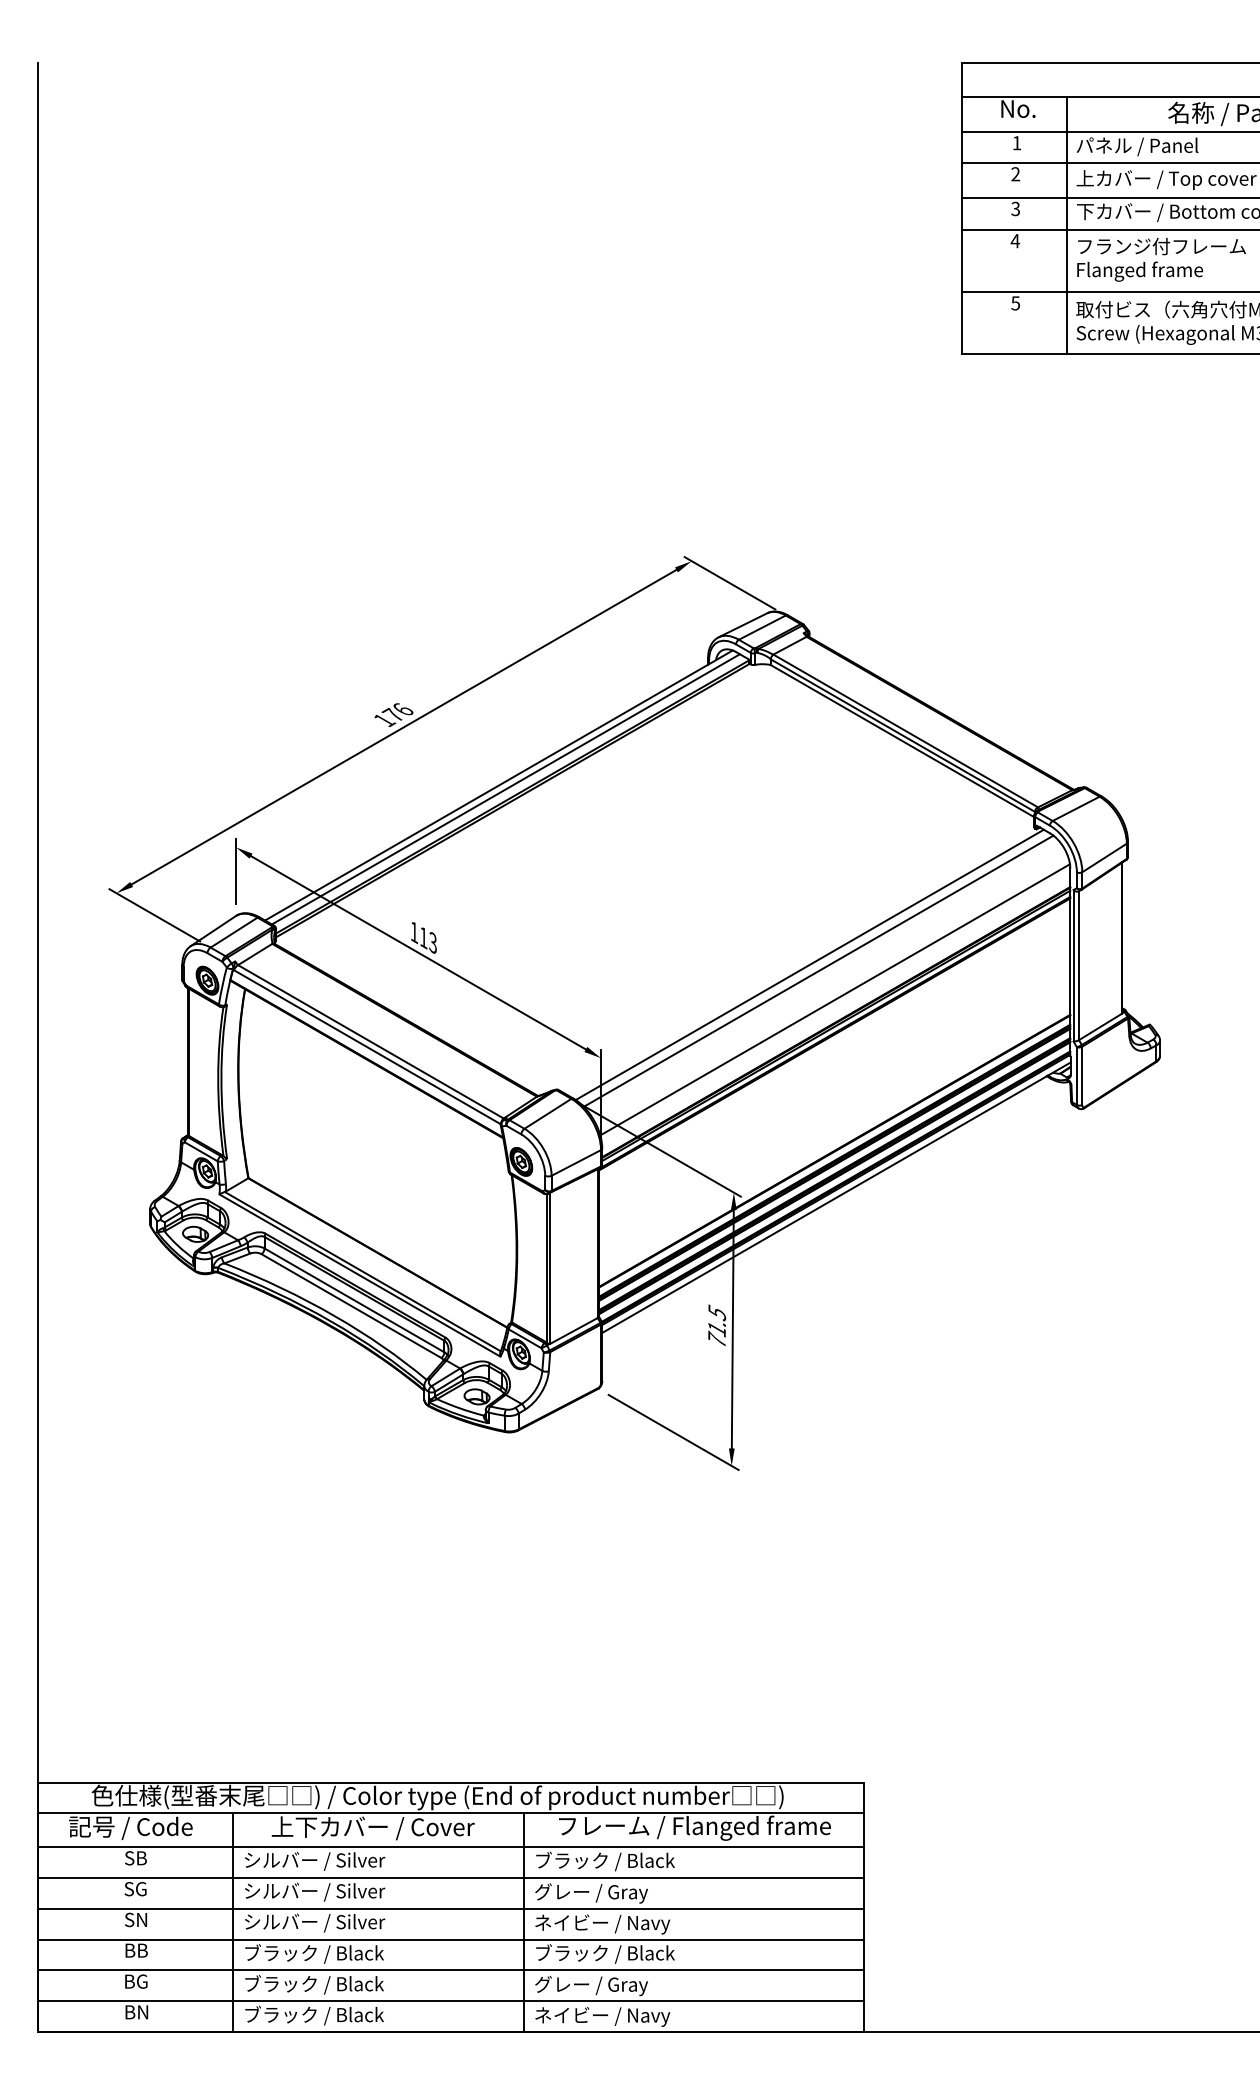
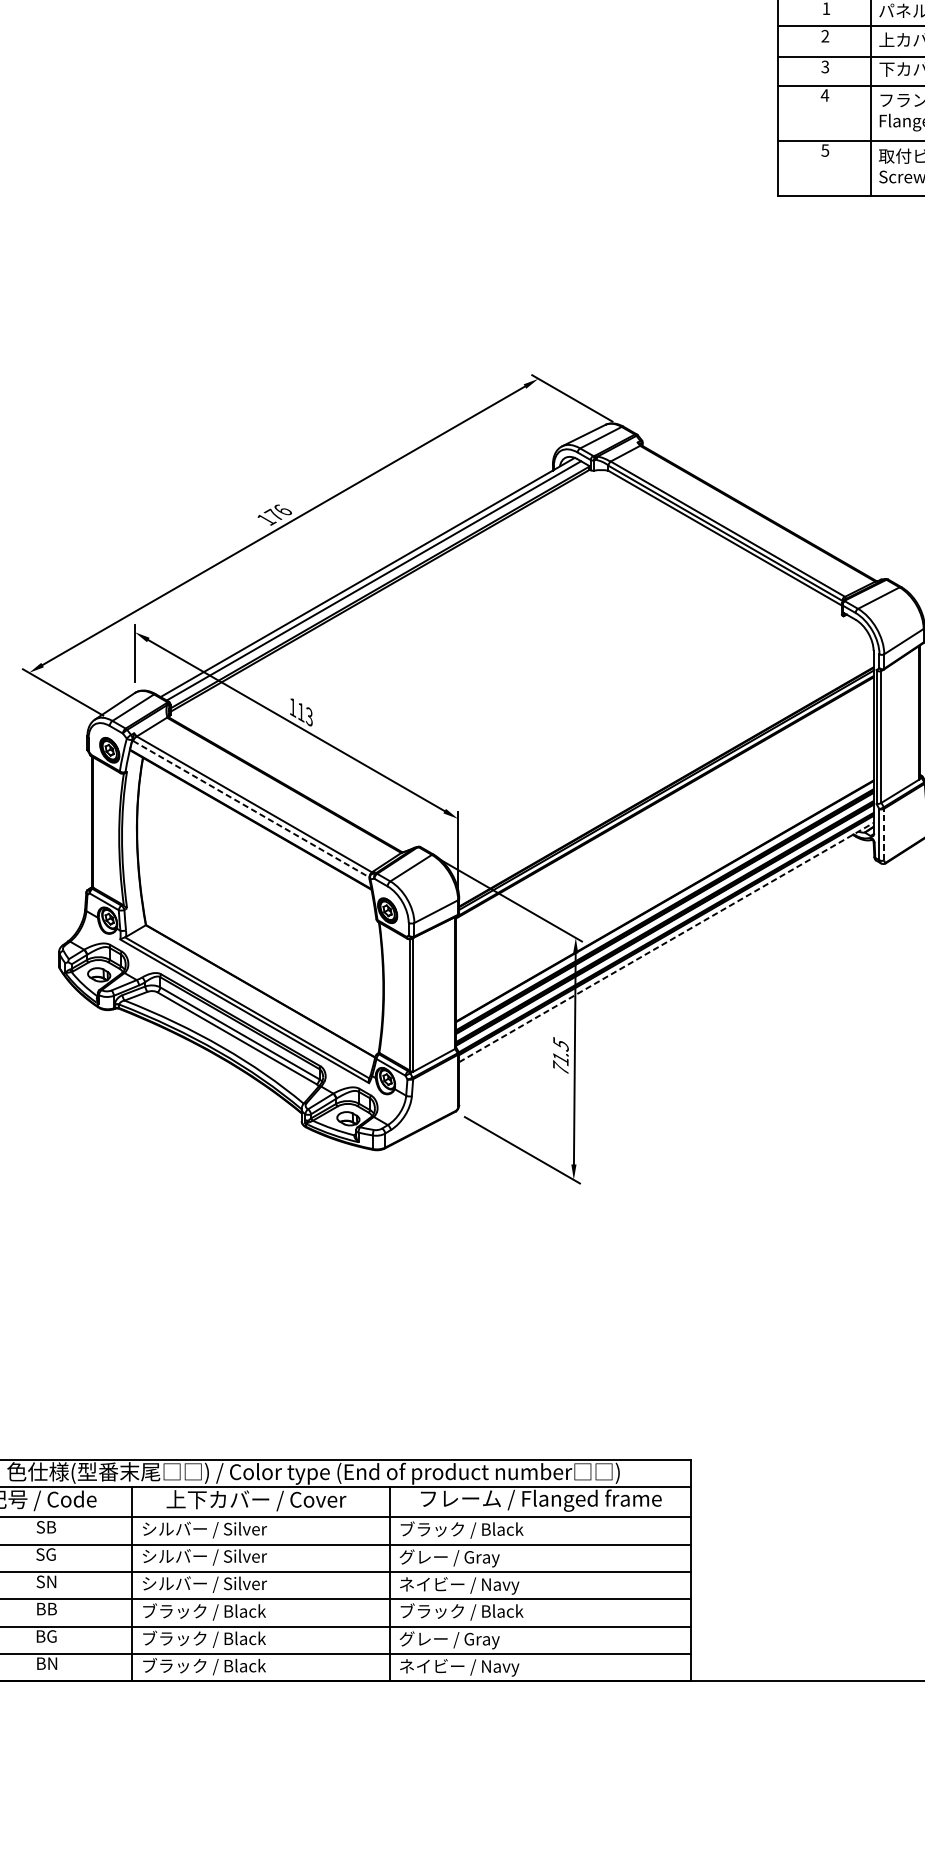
line: (809, 964) -> (642, 735), removed
line: (818, 970) -> (650, 741), removed
line: (834, 999) -> (664, 766), removed
line: (367, 1047) -> (251, 809), solid -> dashed
line: (1082, 1075) -> (884, 834), solid -> dashed
line: (836, 1197) -> (666, 942), solid -> dashed

